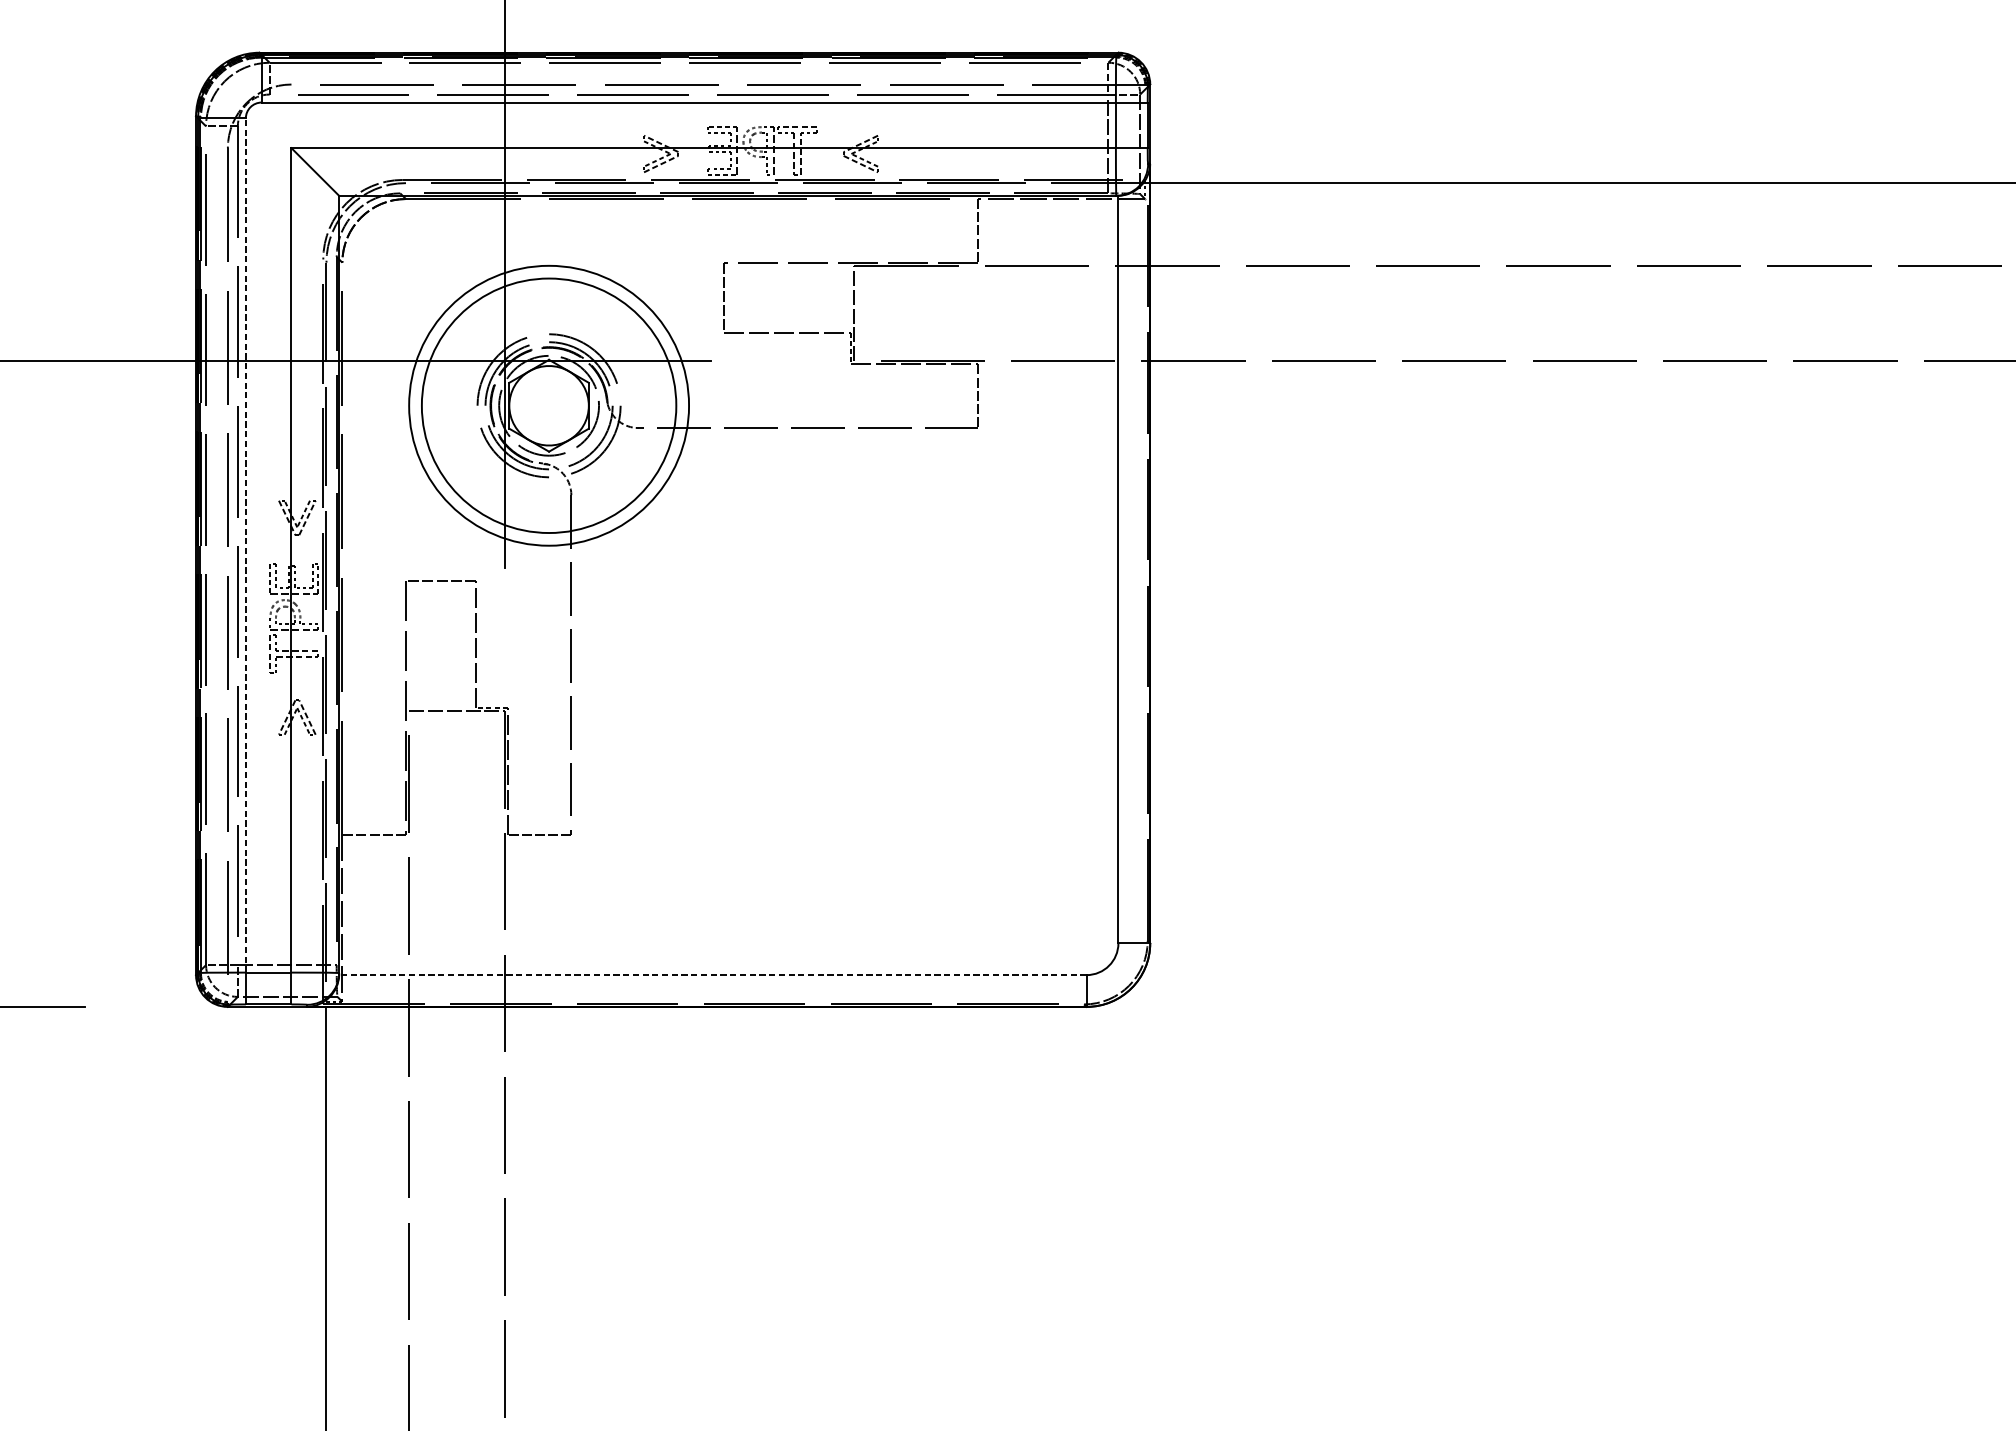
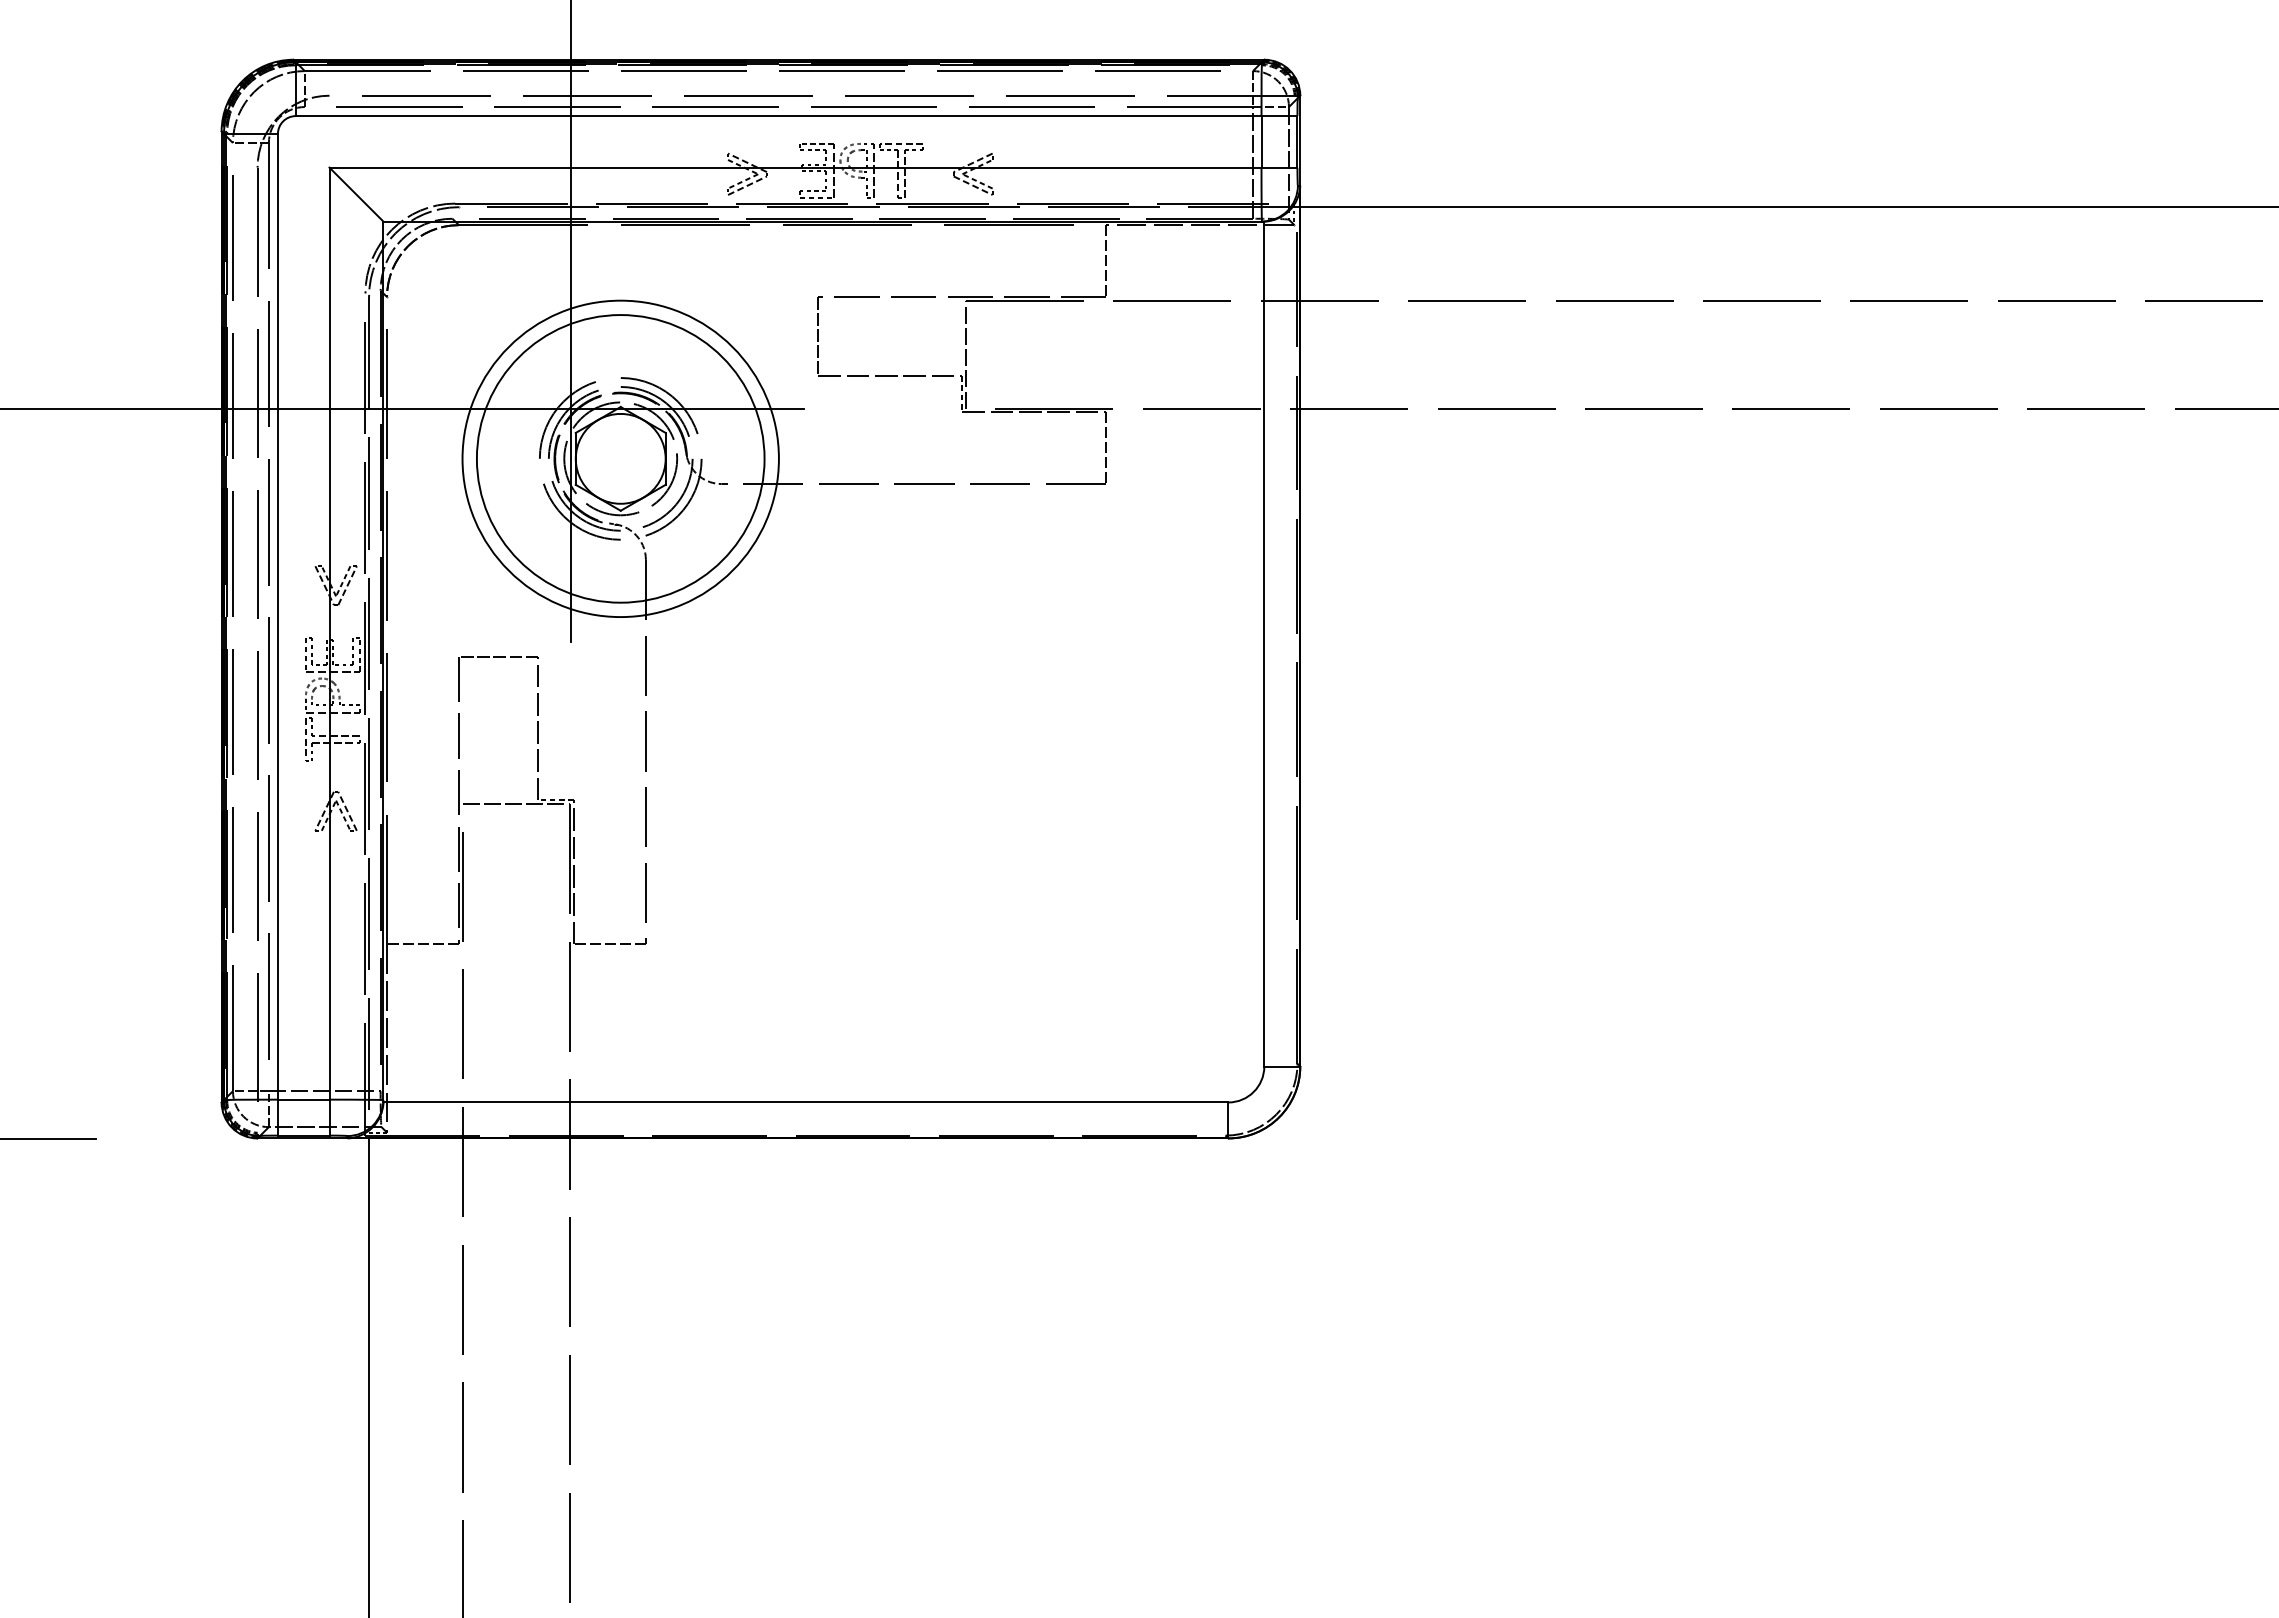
line: (245, 545) -> (277, 616), dashed -> solid
line: (712, 975) -> (805, 1102), dashed -> solid

